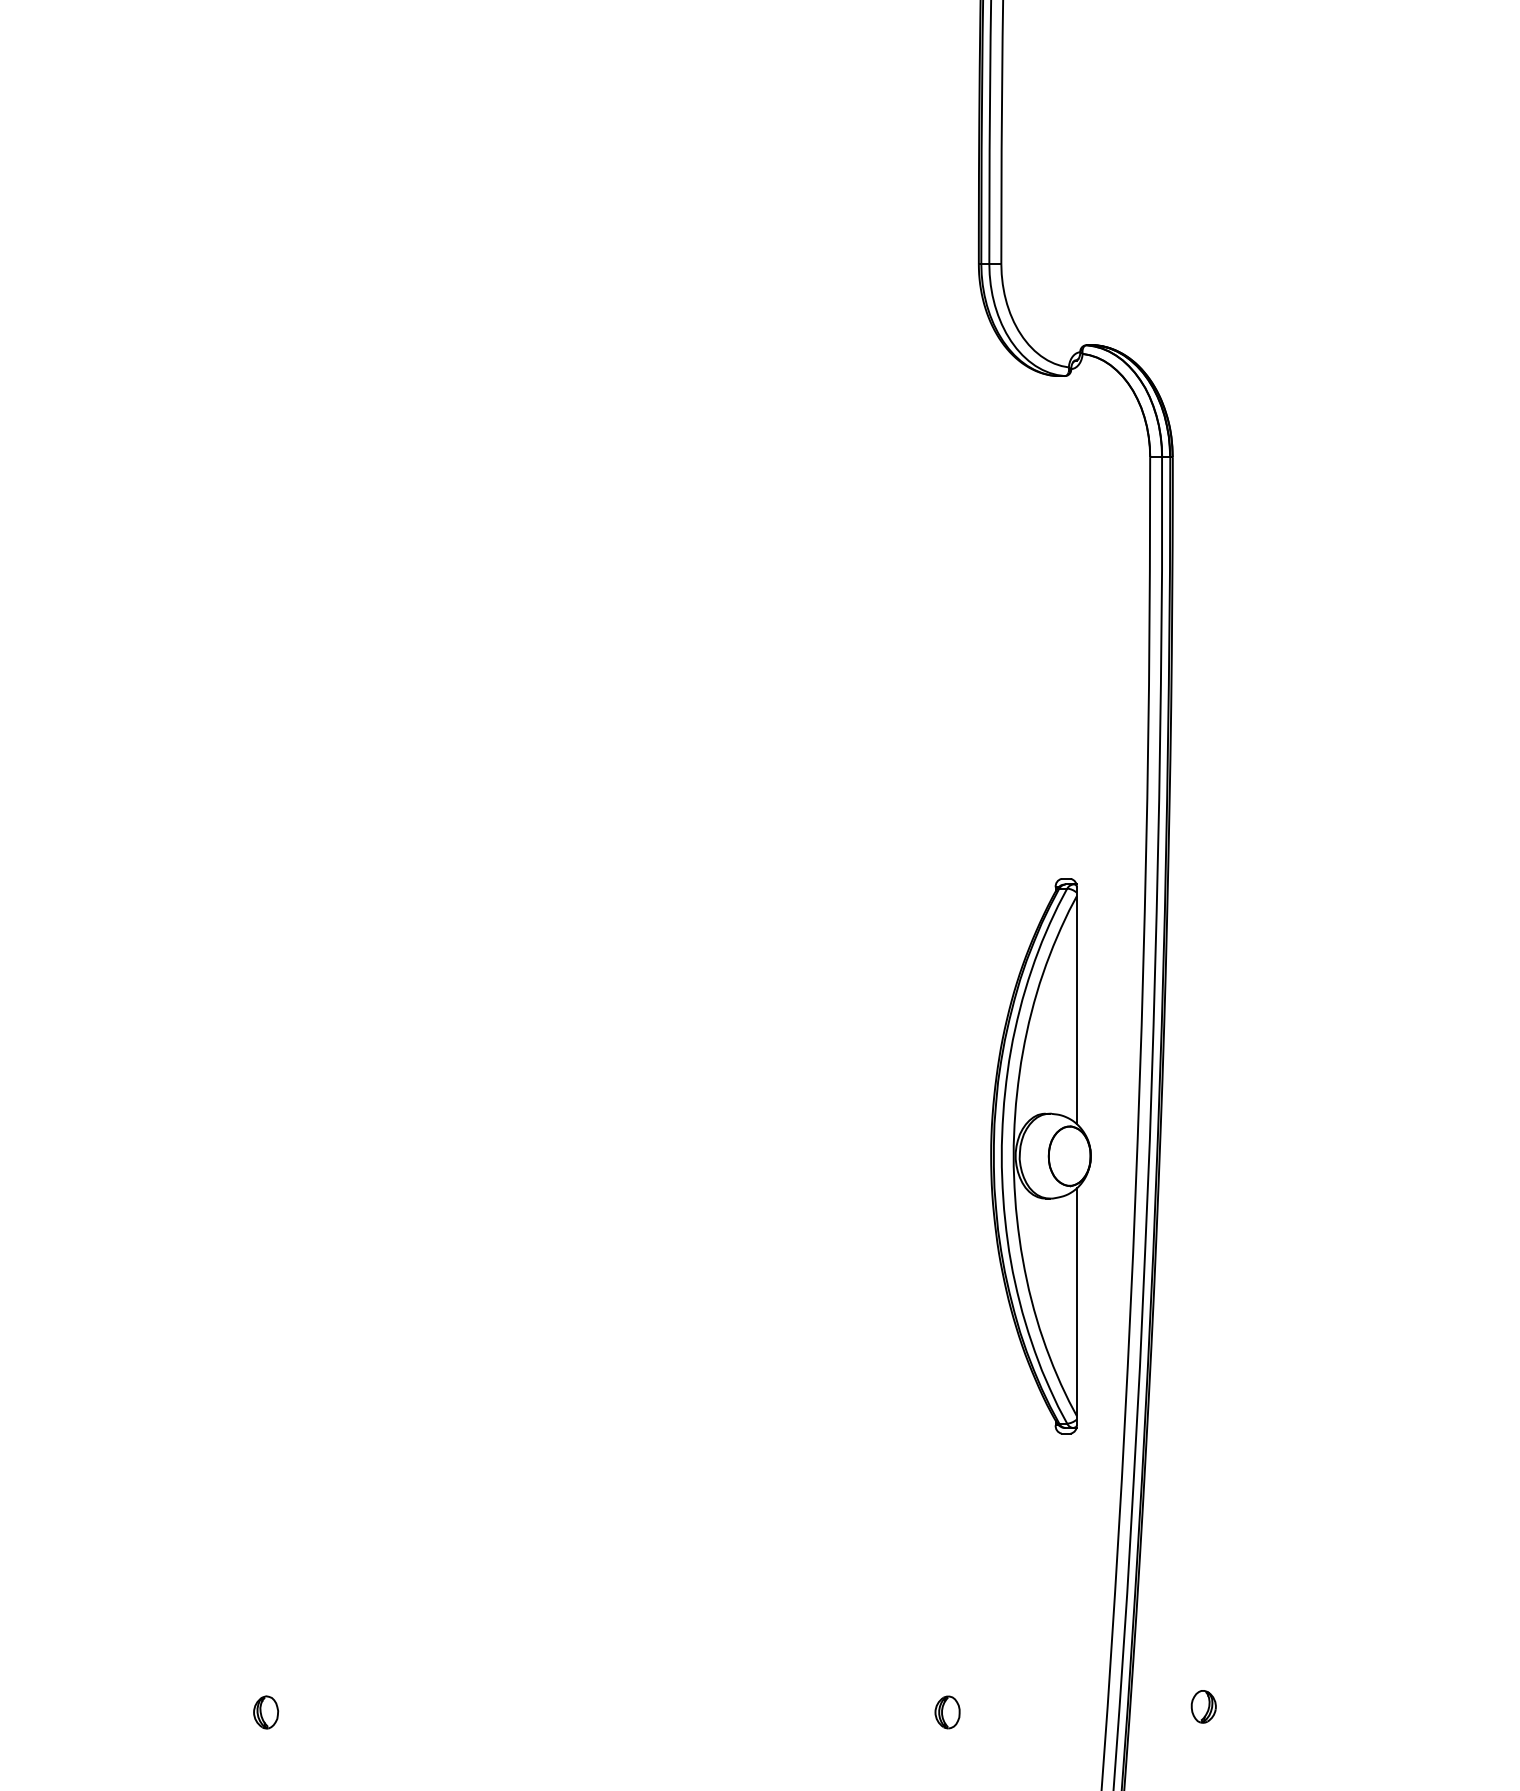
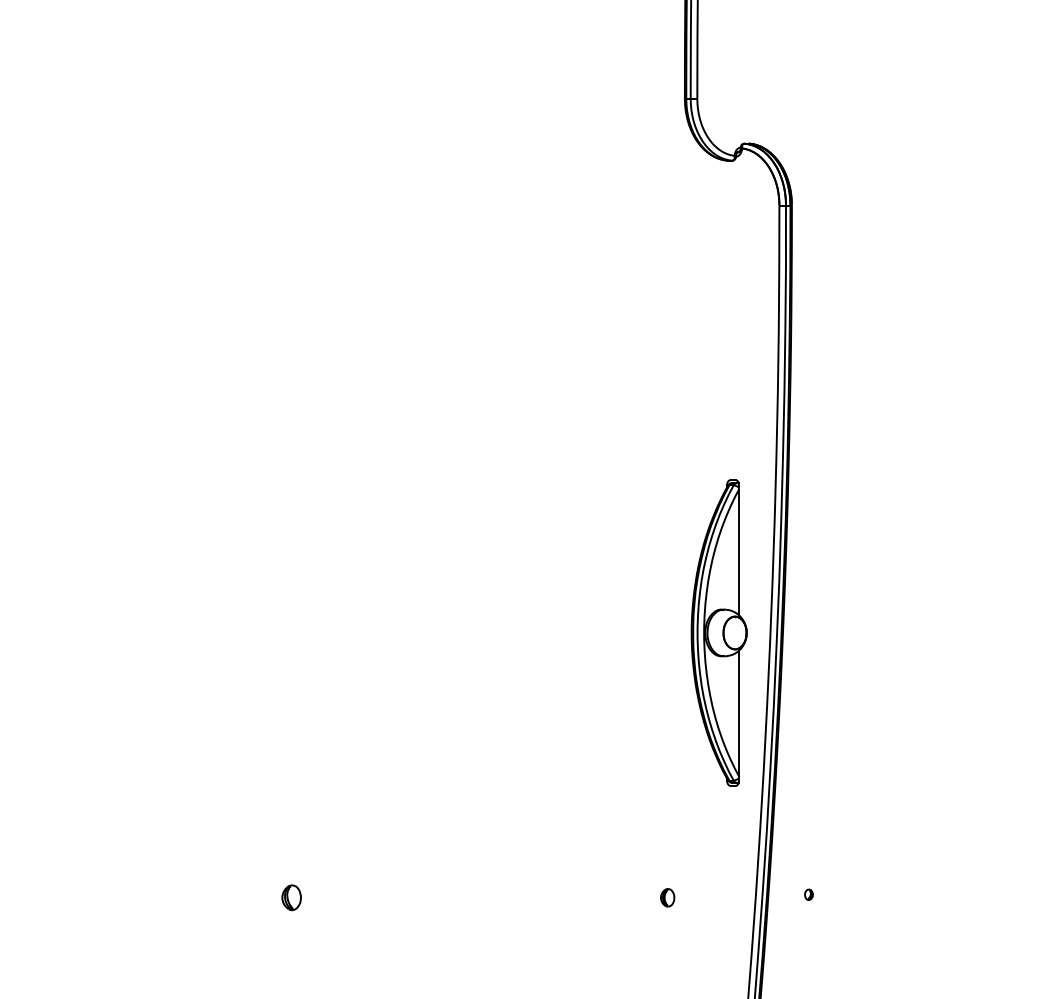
part: (1039, 1155) -> (718, 632), moved
part: (1202, 1706) -> (808, 894), size x0.6
part: (265, 1711) -> (291, 897), size x1.4

